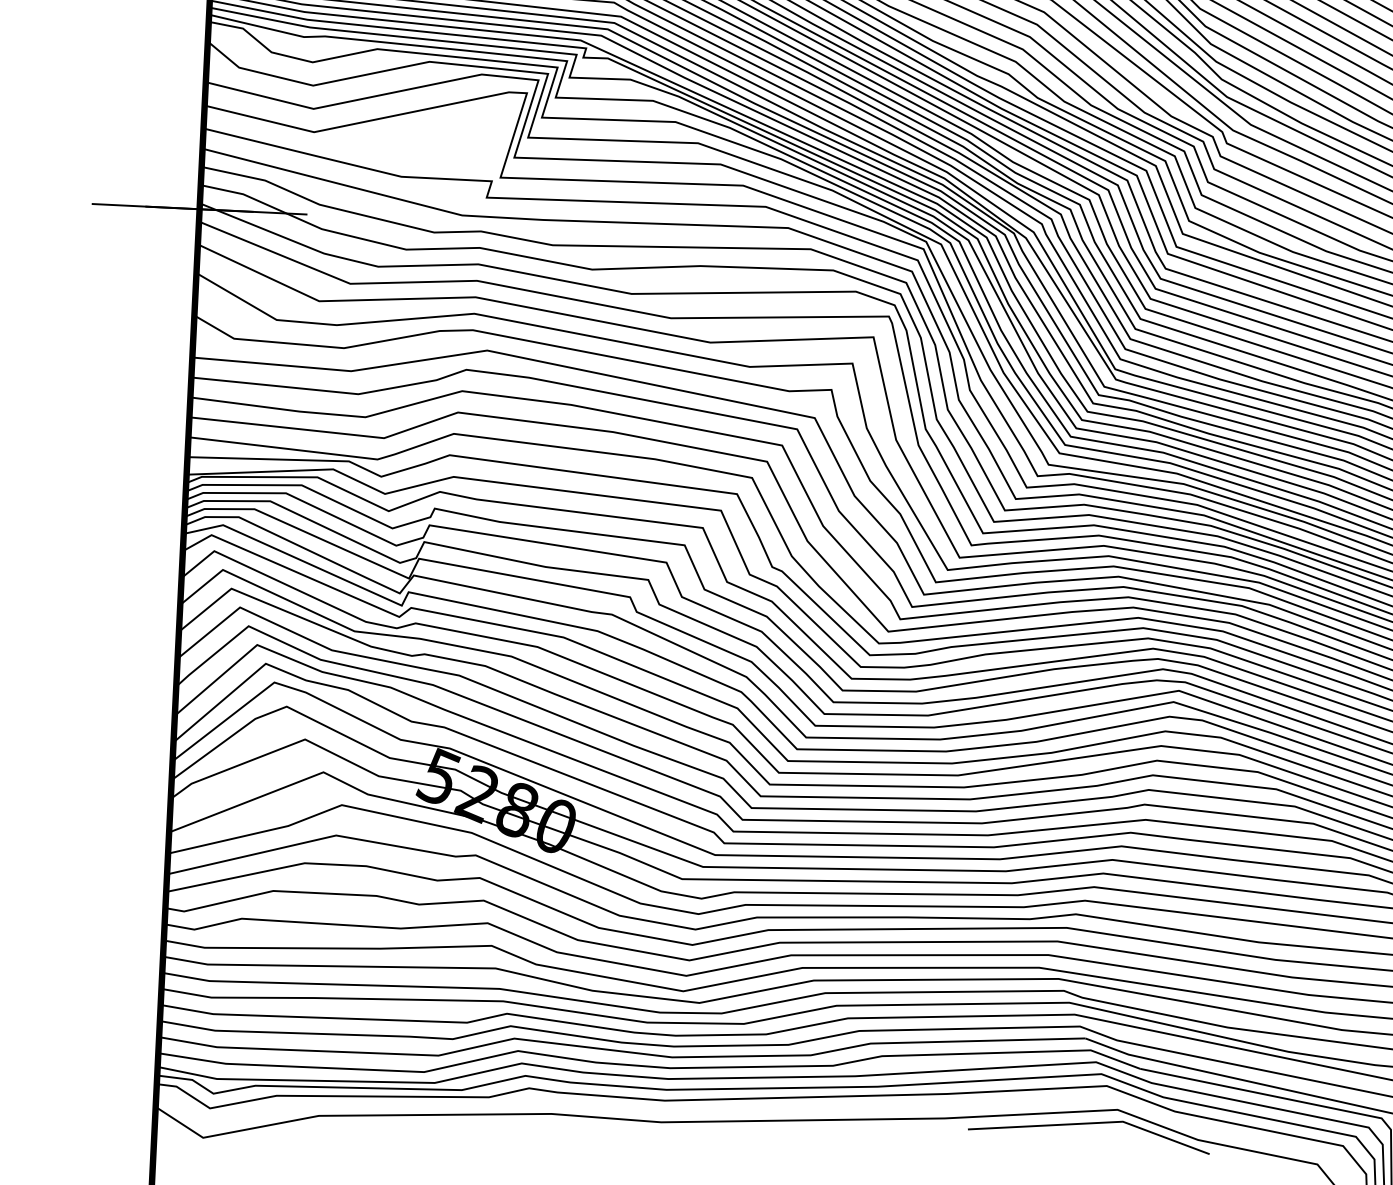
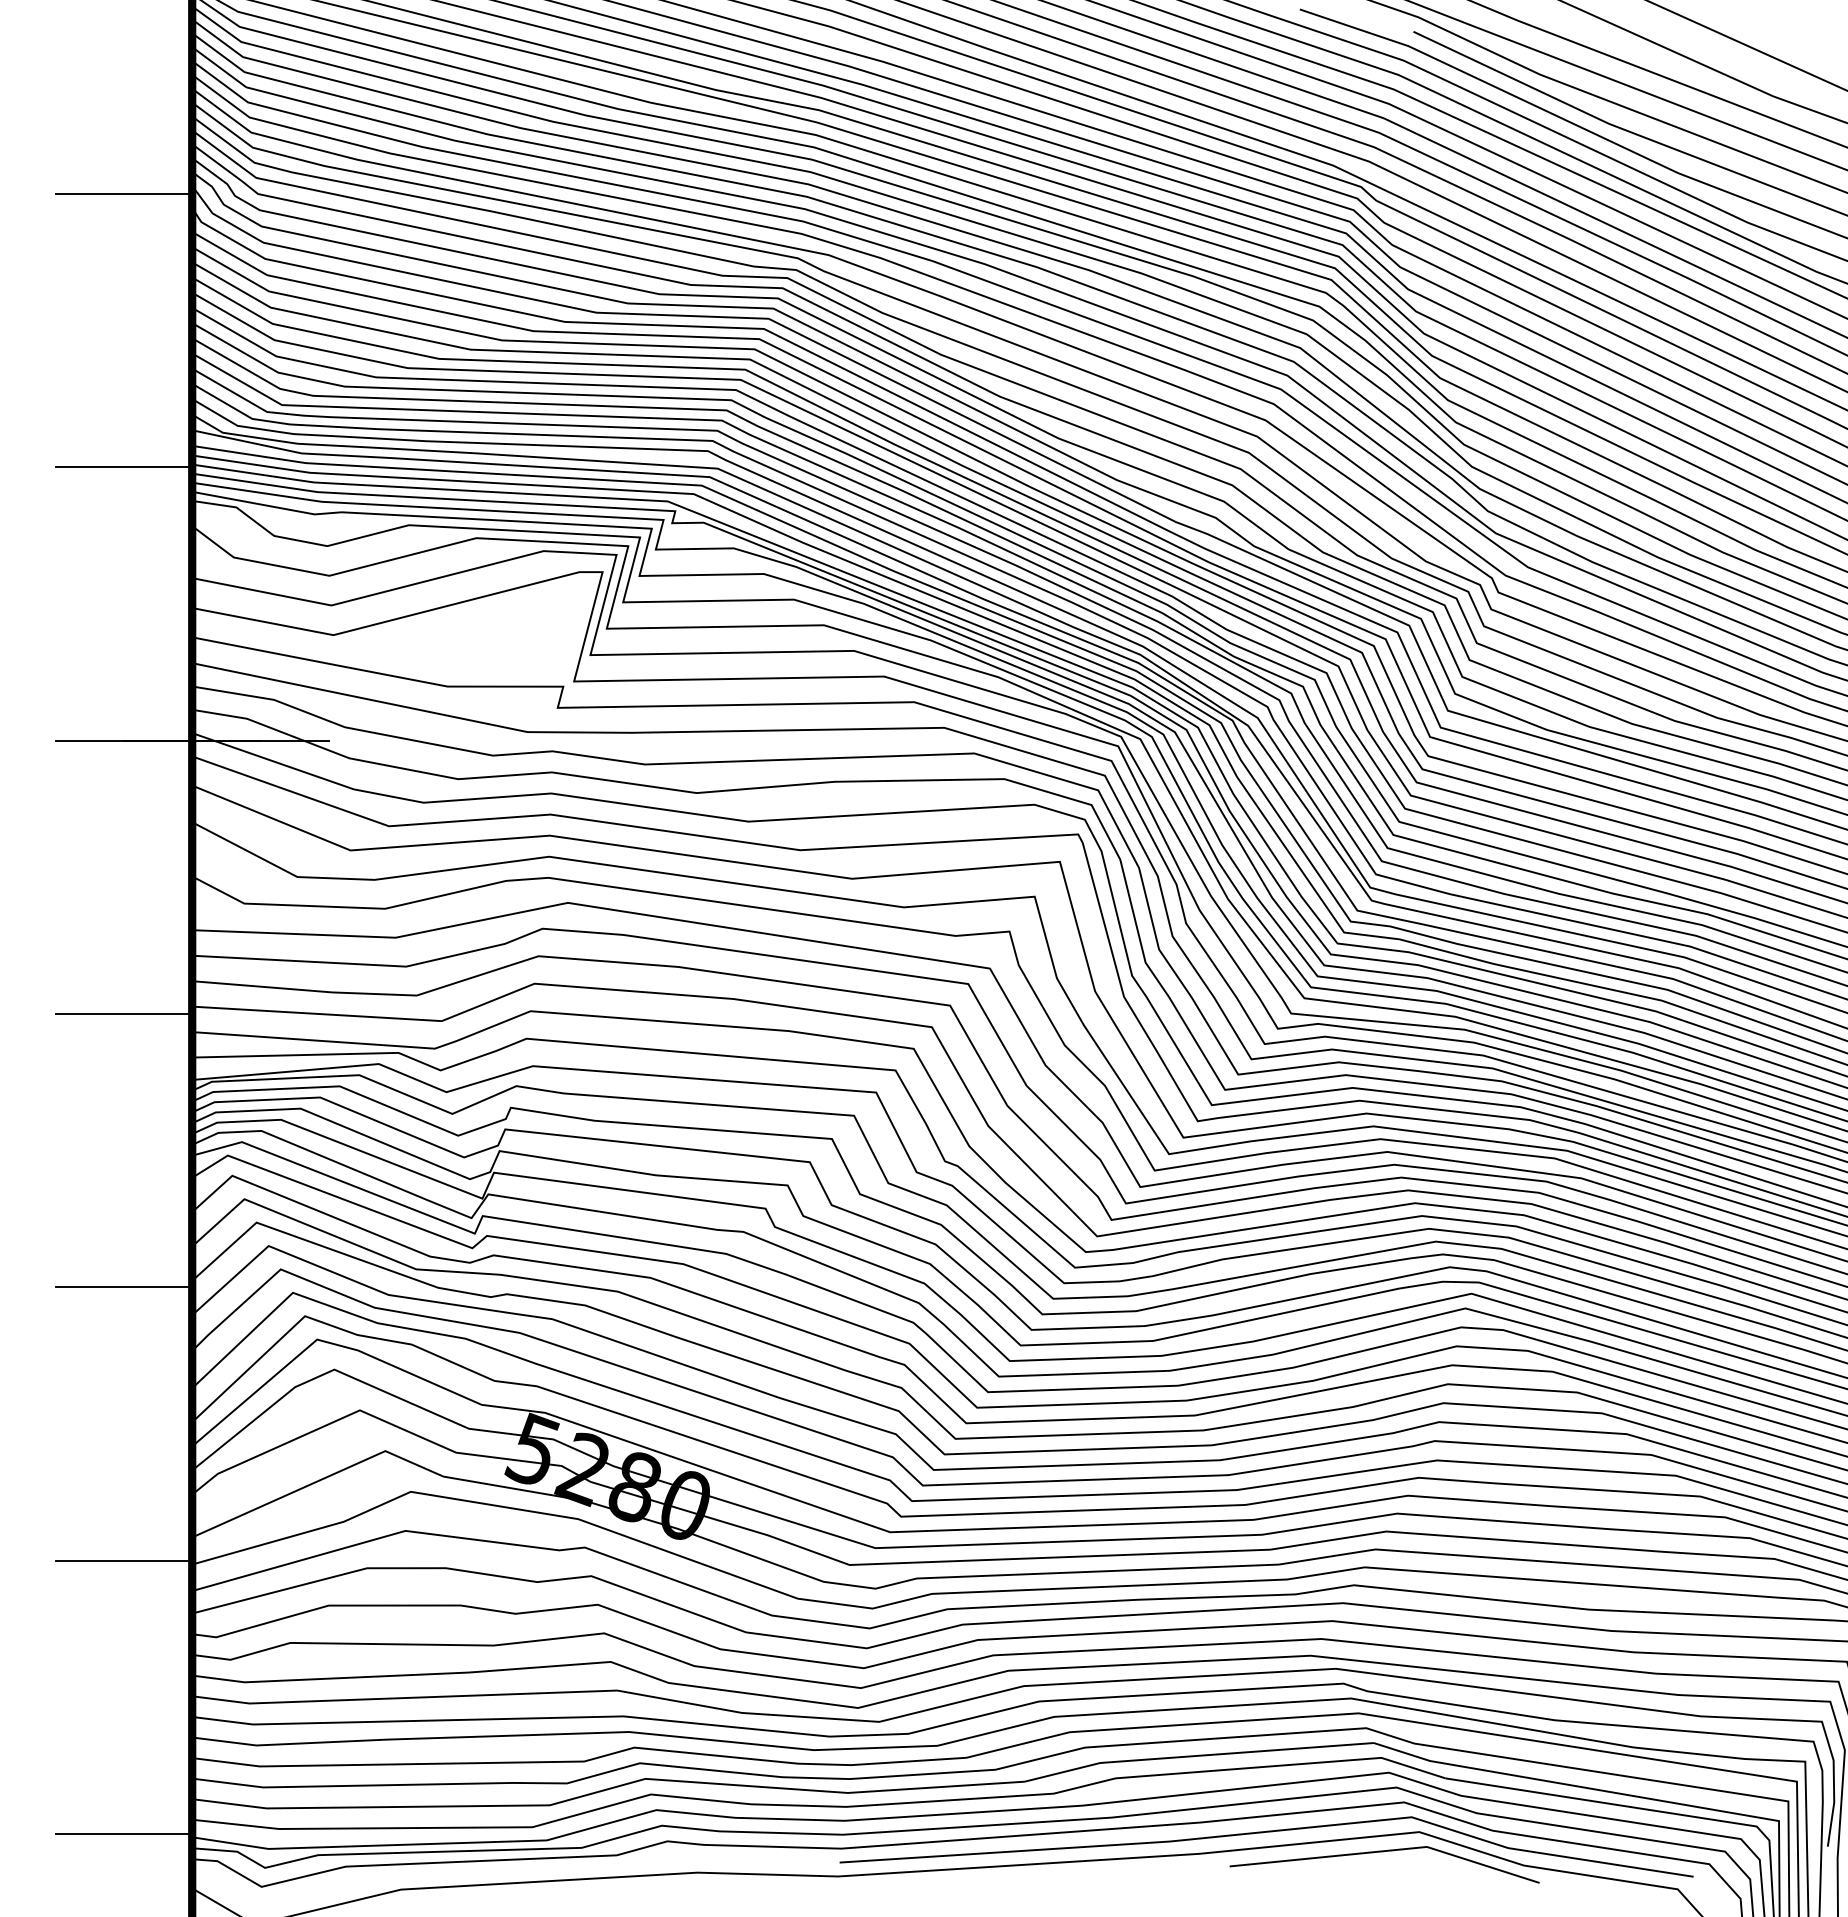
line: (135, 420) -> (123, 1013), added
line: (124, 634) -> (123, 1287), added
line: (114, 847) -> (123, 1560), added
line: (104, 1062) -> (123, 1834), added
line: (994, 1104) -> (1262, 1833), added

